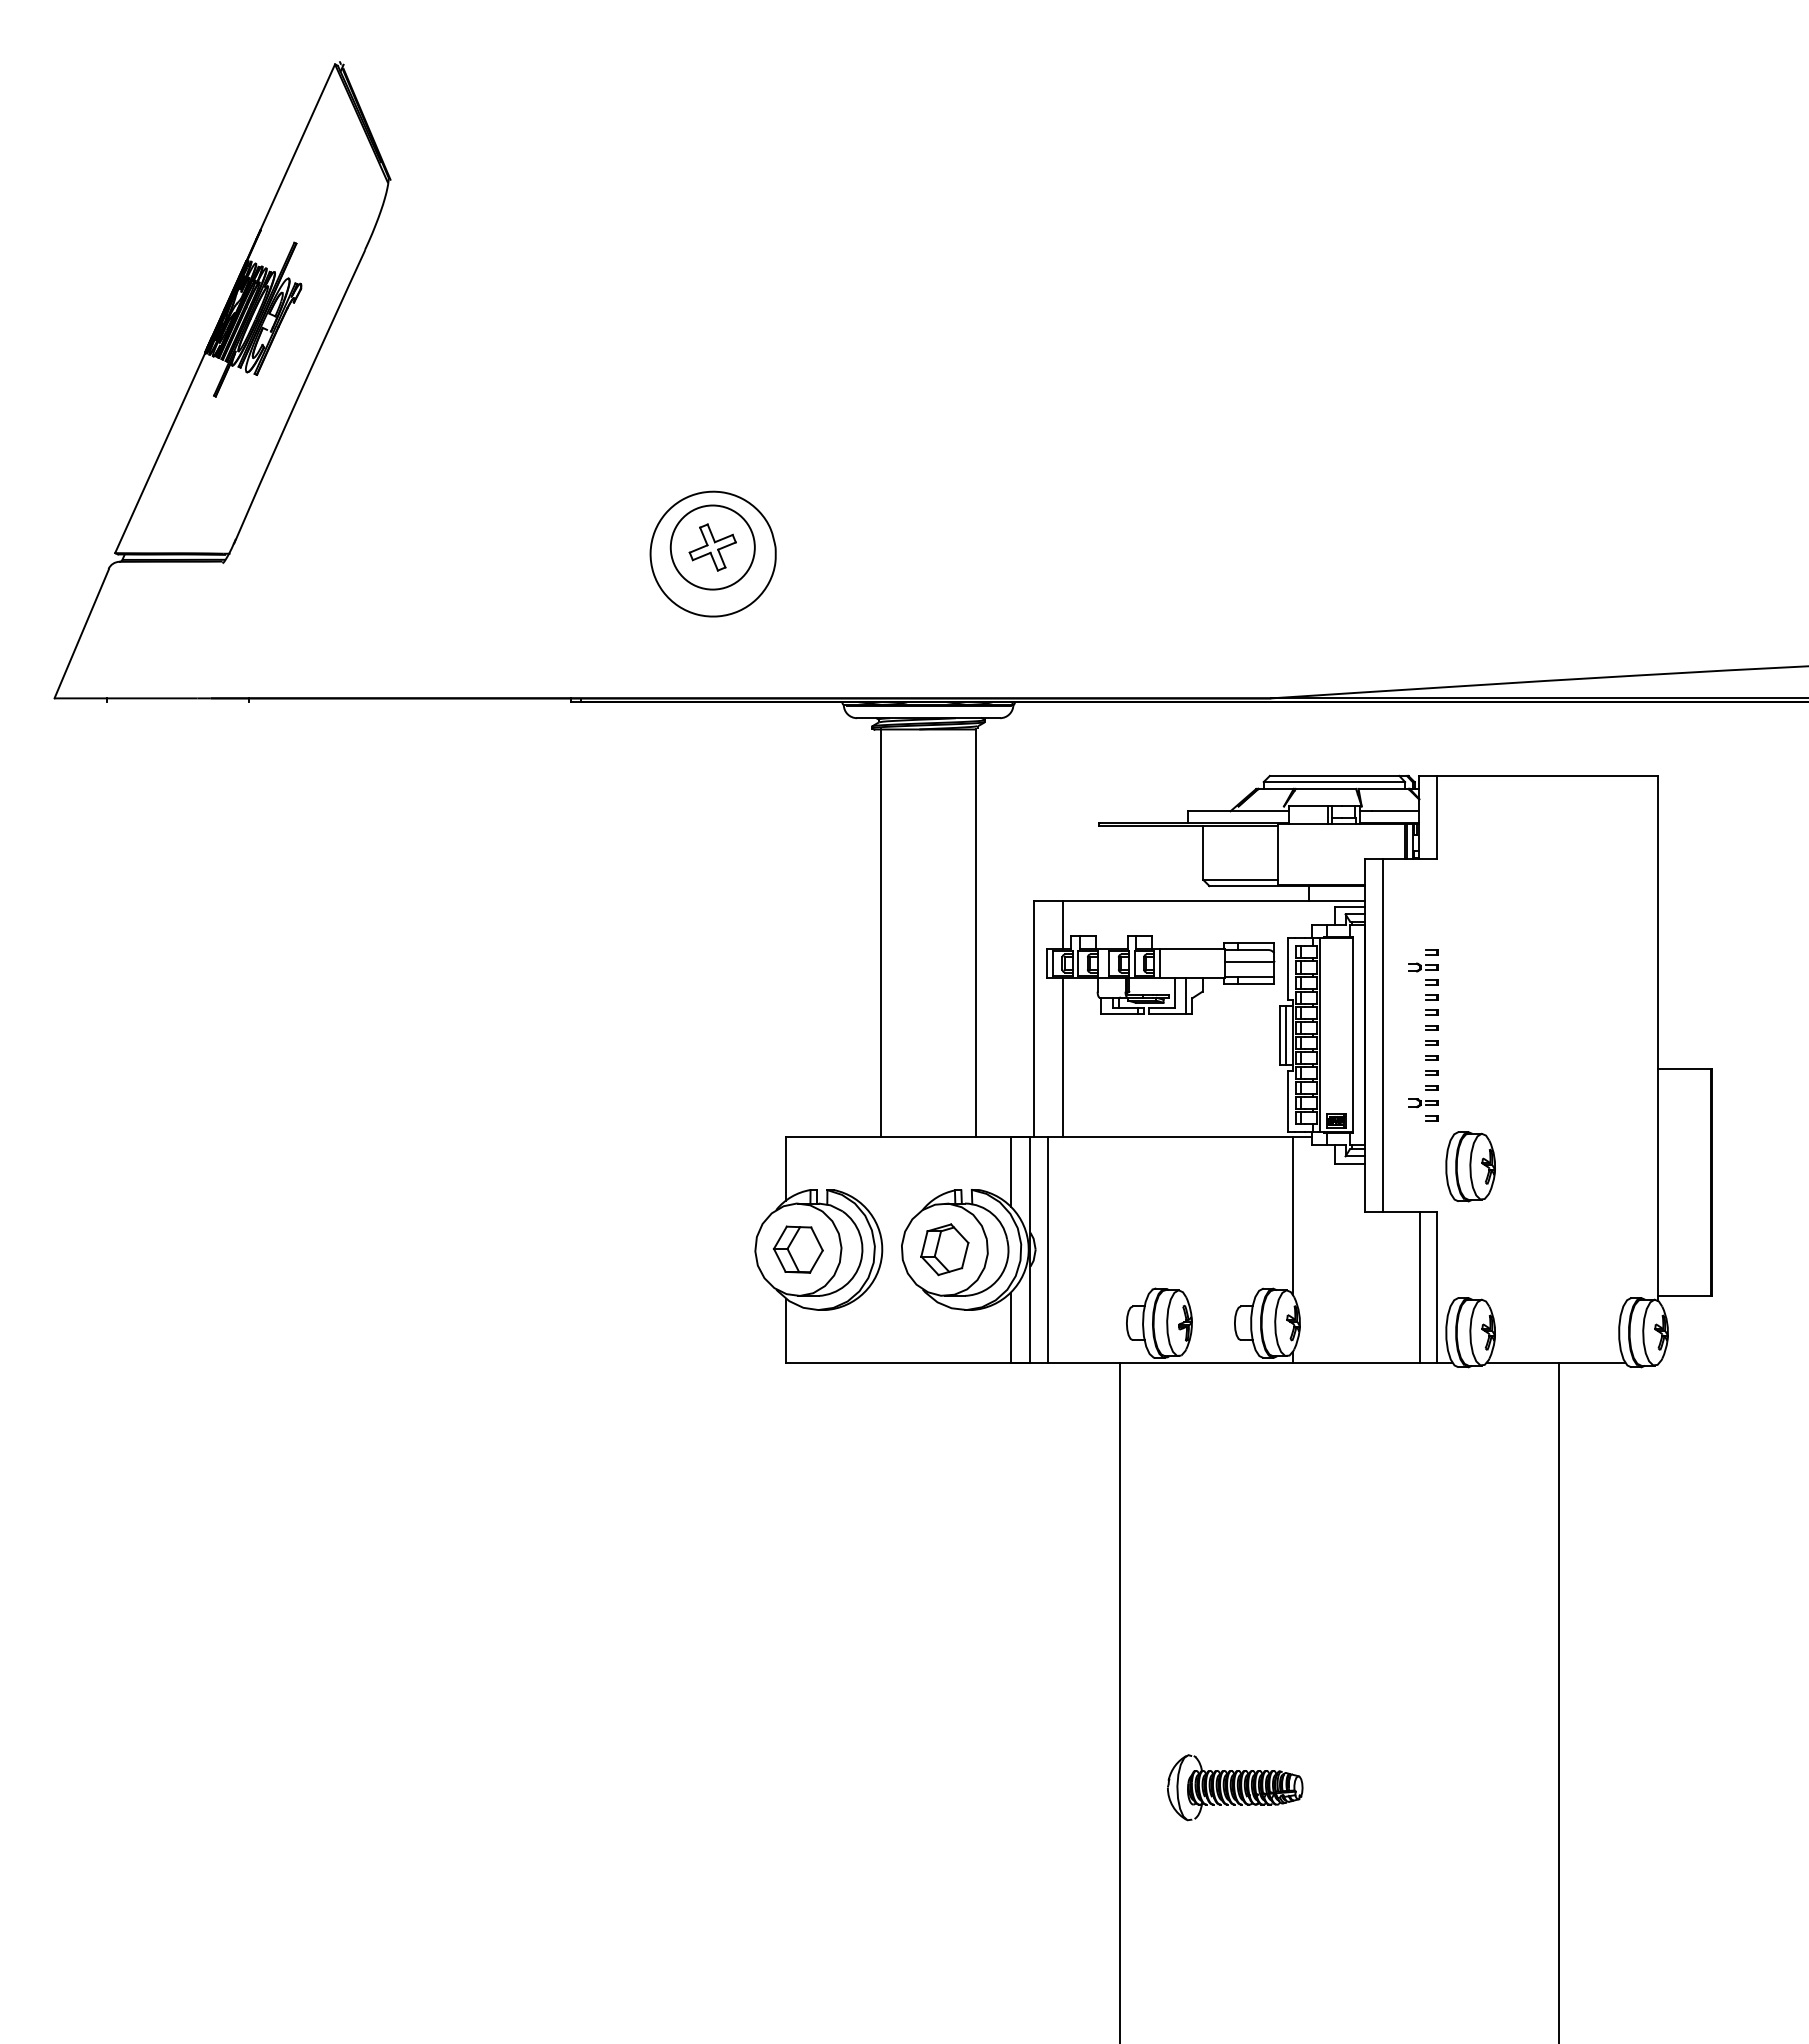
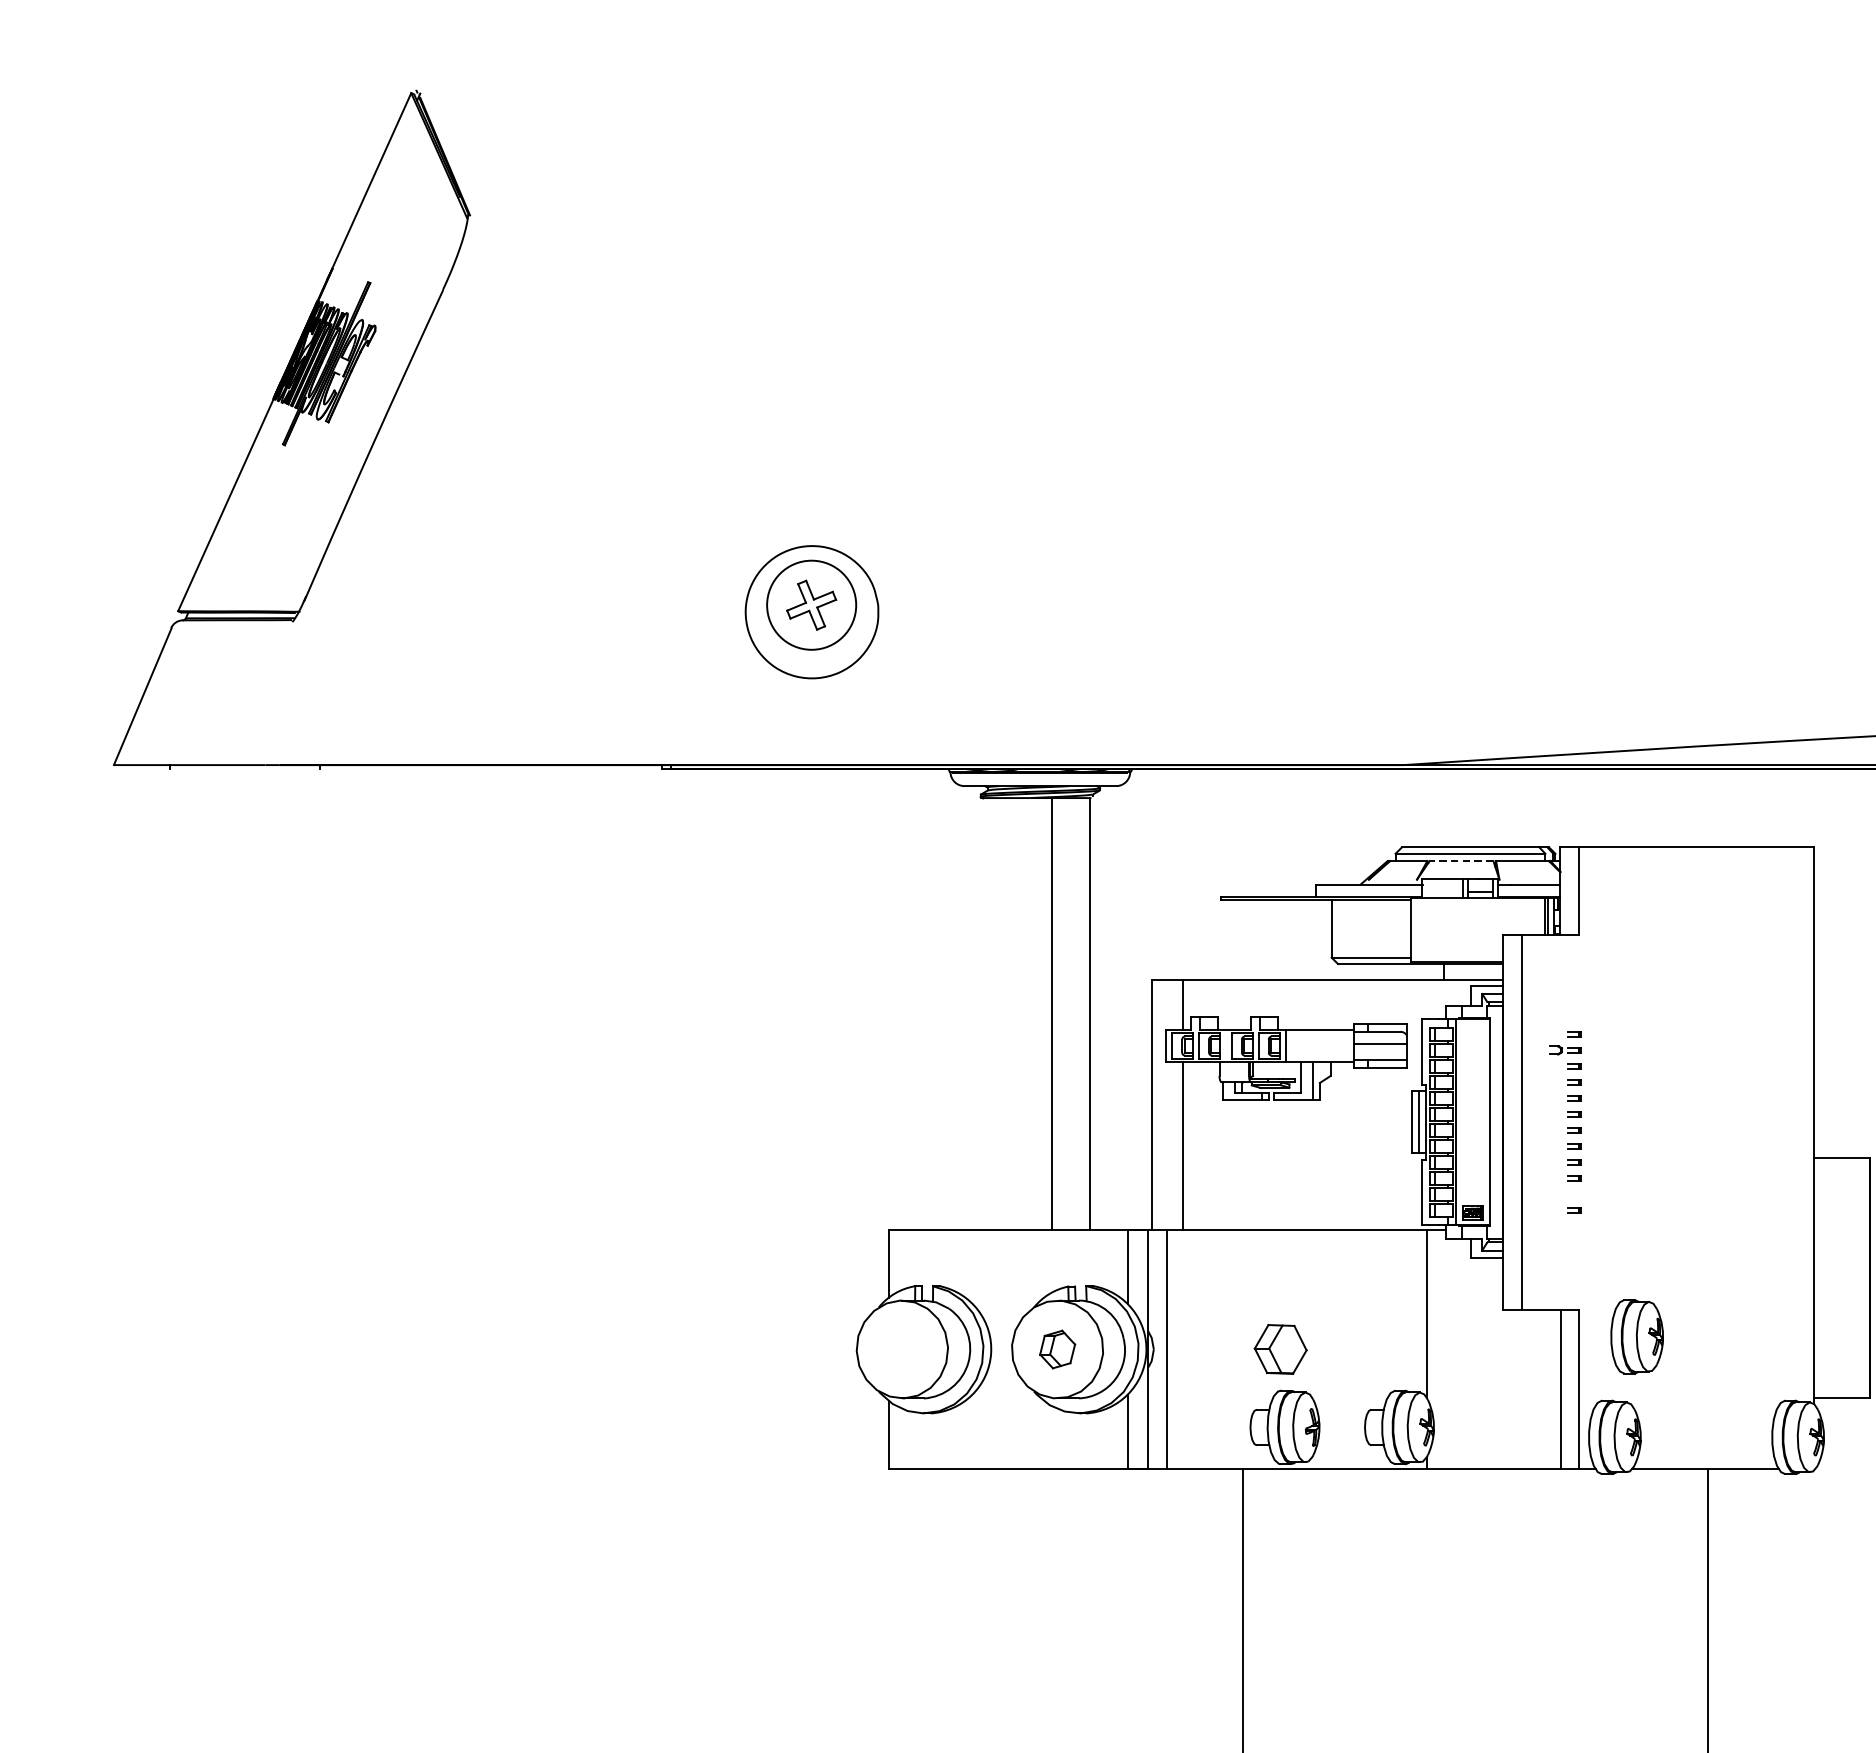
line: (1325, 788) -> (1461, 860), solid -> dashed
line: (881, 932) -> (1051, 1013), moved
part: (1423, 1103) -> (1564, 1194), removed
part: (1470, 1166) -> (1636, 1336), moved
part: (797, 1249) -> (1279, 1349), moved
part: (944, 1249) -> (1057, 1349), size x0.7

